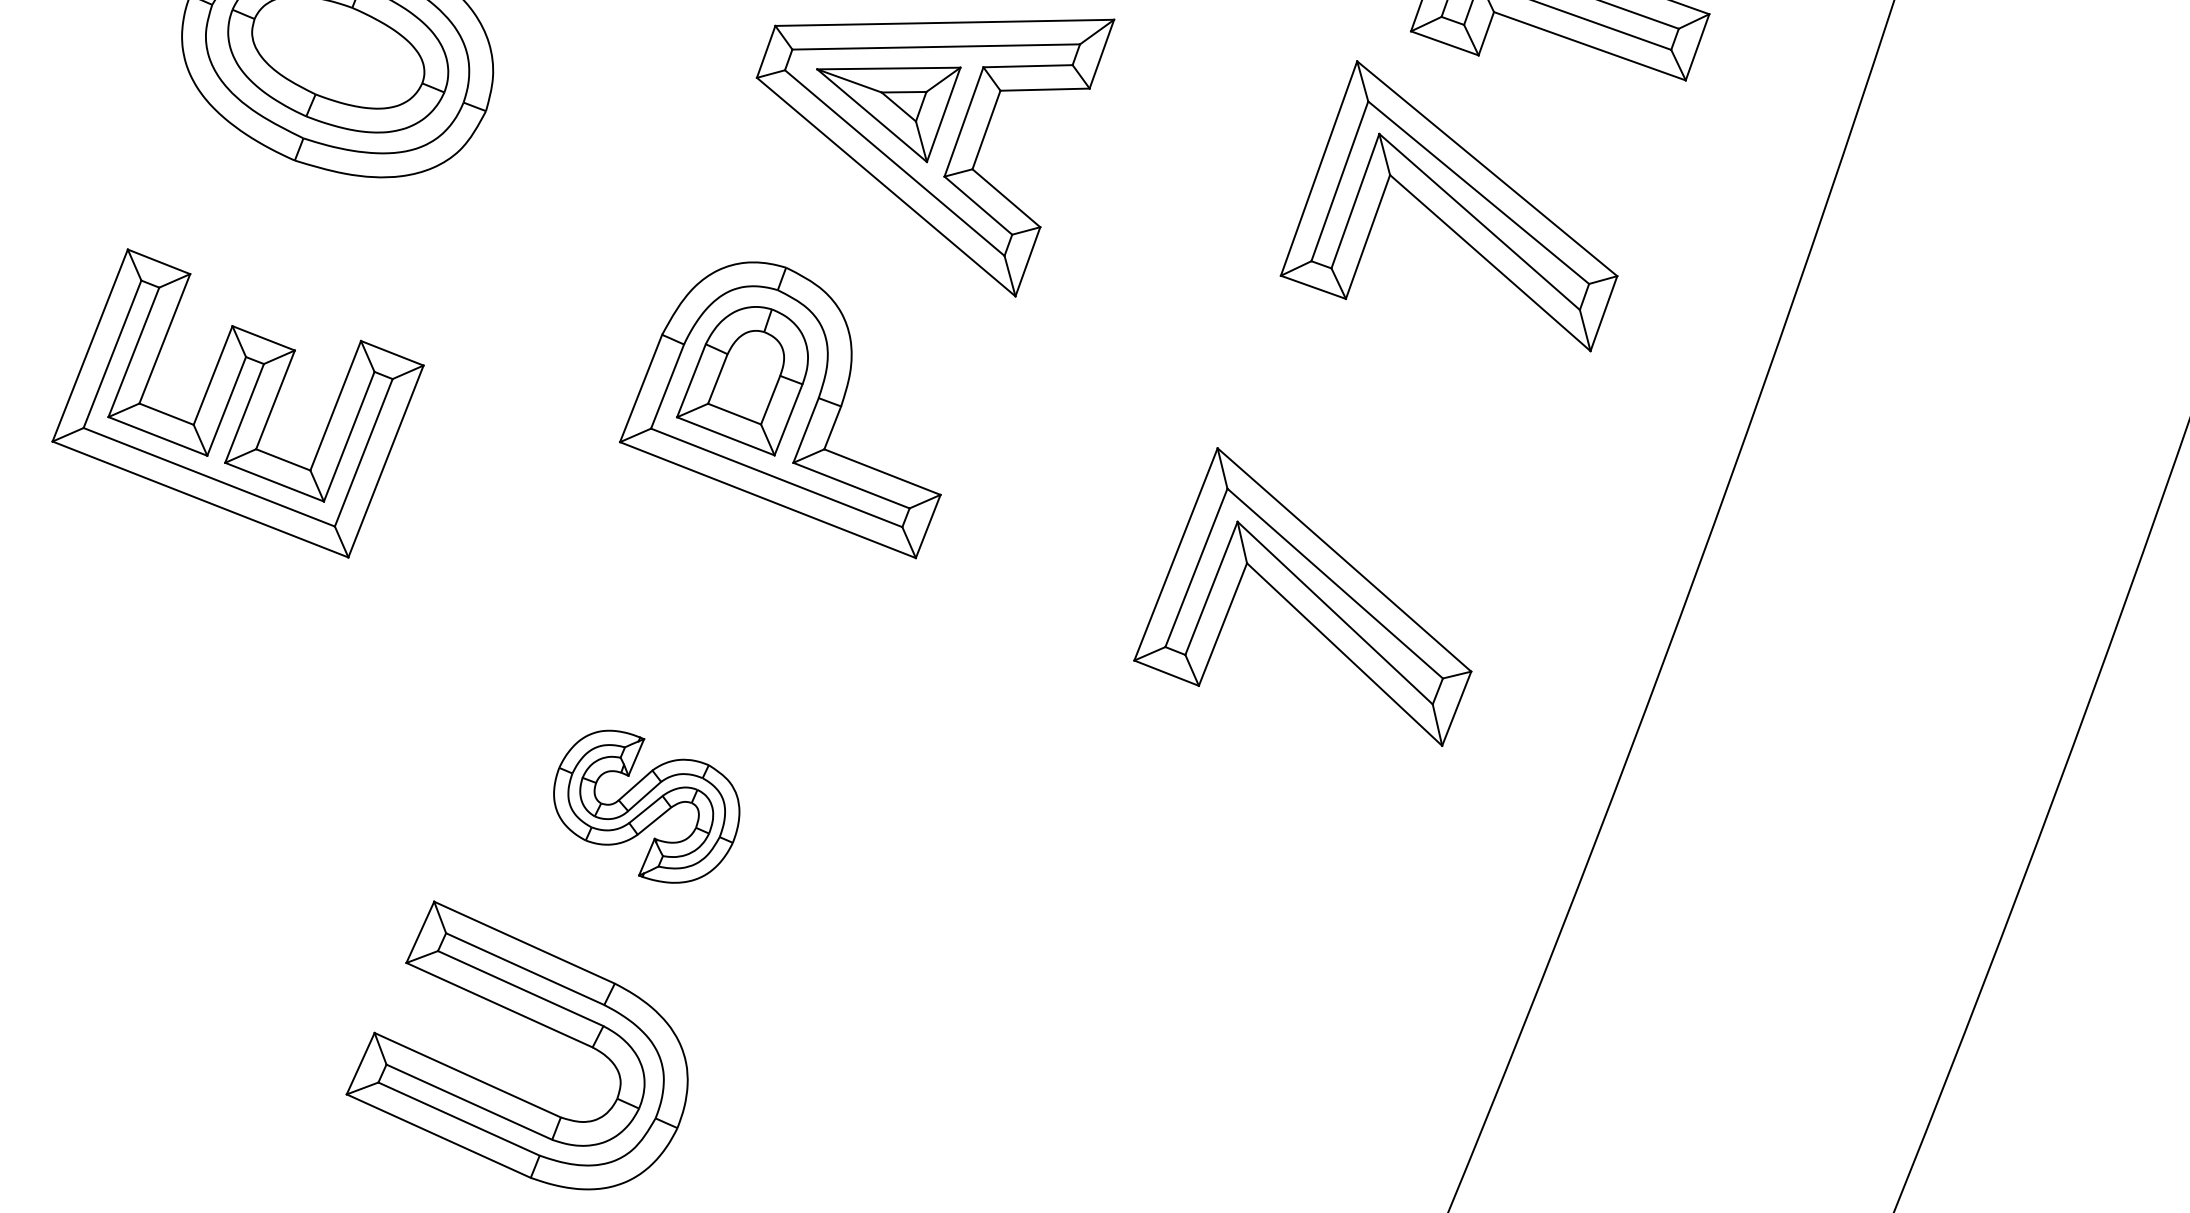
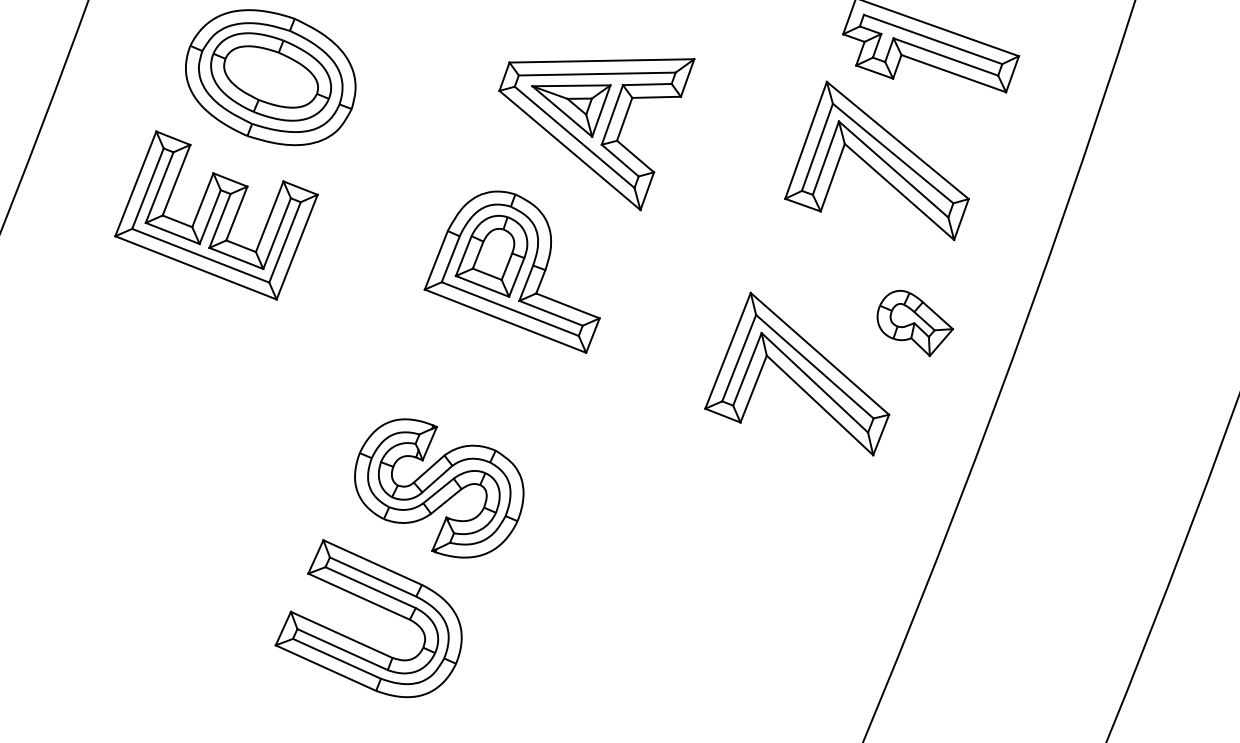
part: (238, 403) -> (216, 215), moved
part: (1519, 504) -> (915, 323), added
part: (646, 806) -> (439, 488), size x1.67

